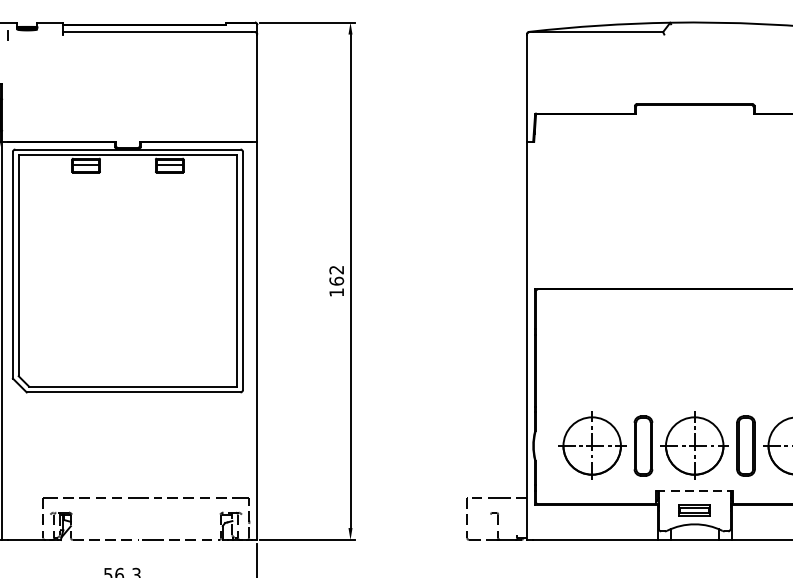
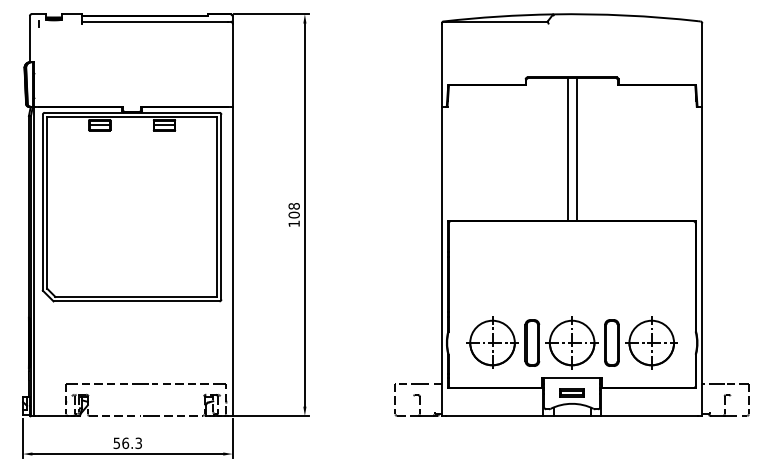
line: (688, 196) -> (567, 149), added
line: (700, 196) -> (576, 149), added
text: (335, 275) -> (293, 210), 162 -> 108
line: (695, 490) -> (572, 377), dashed -> solid

